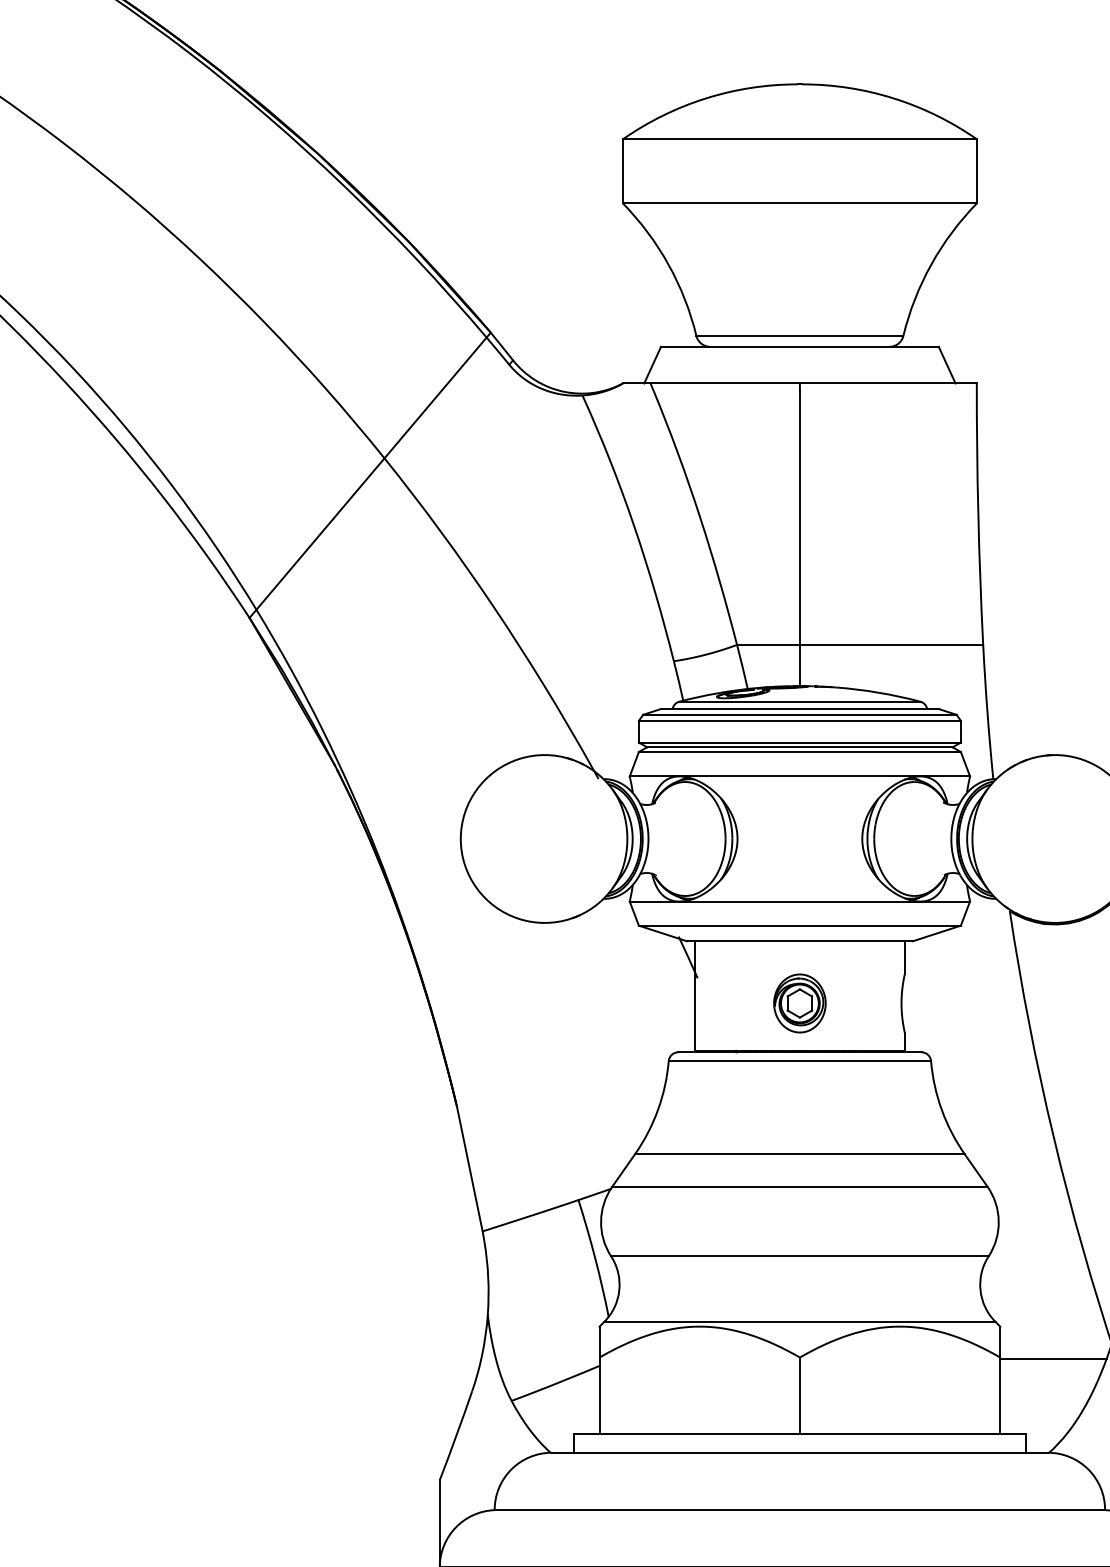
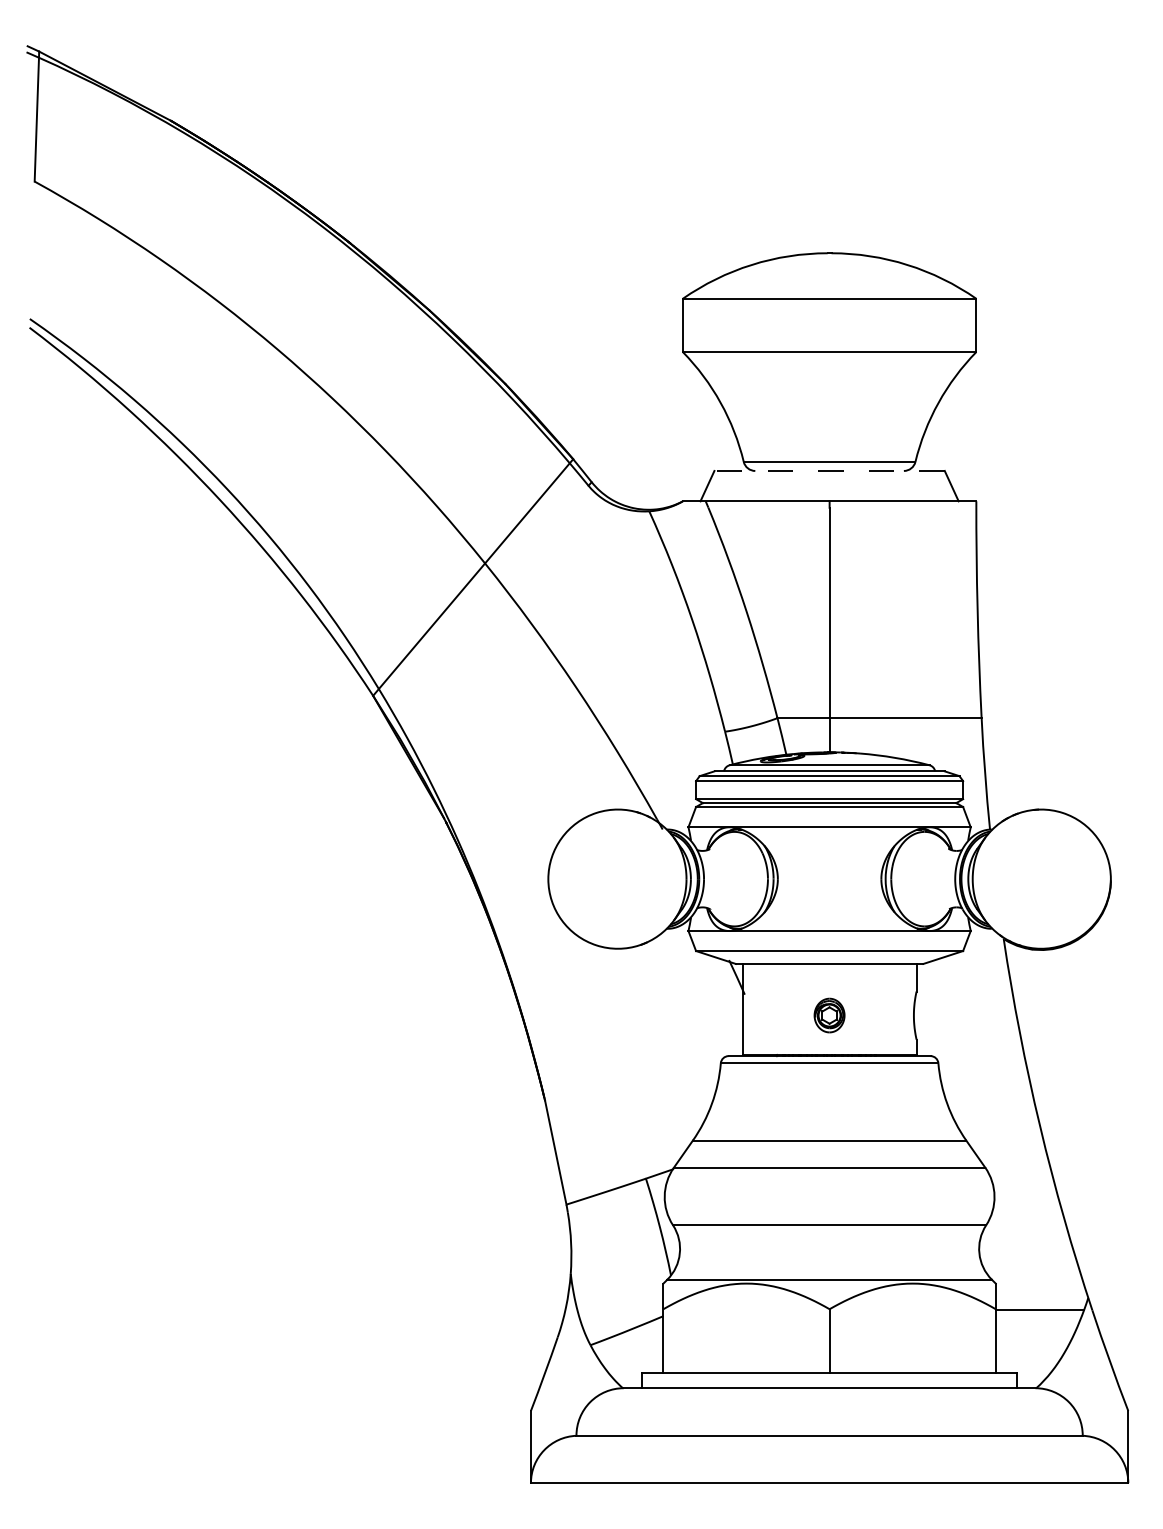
line: (799, 346) -> (829, 470), solid -> dashed
part: (799, 1003) -> (829, 1015), size x0.7

